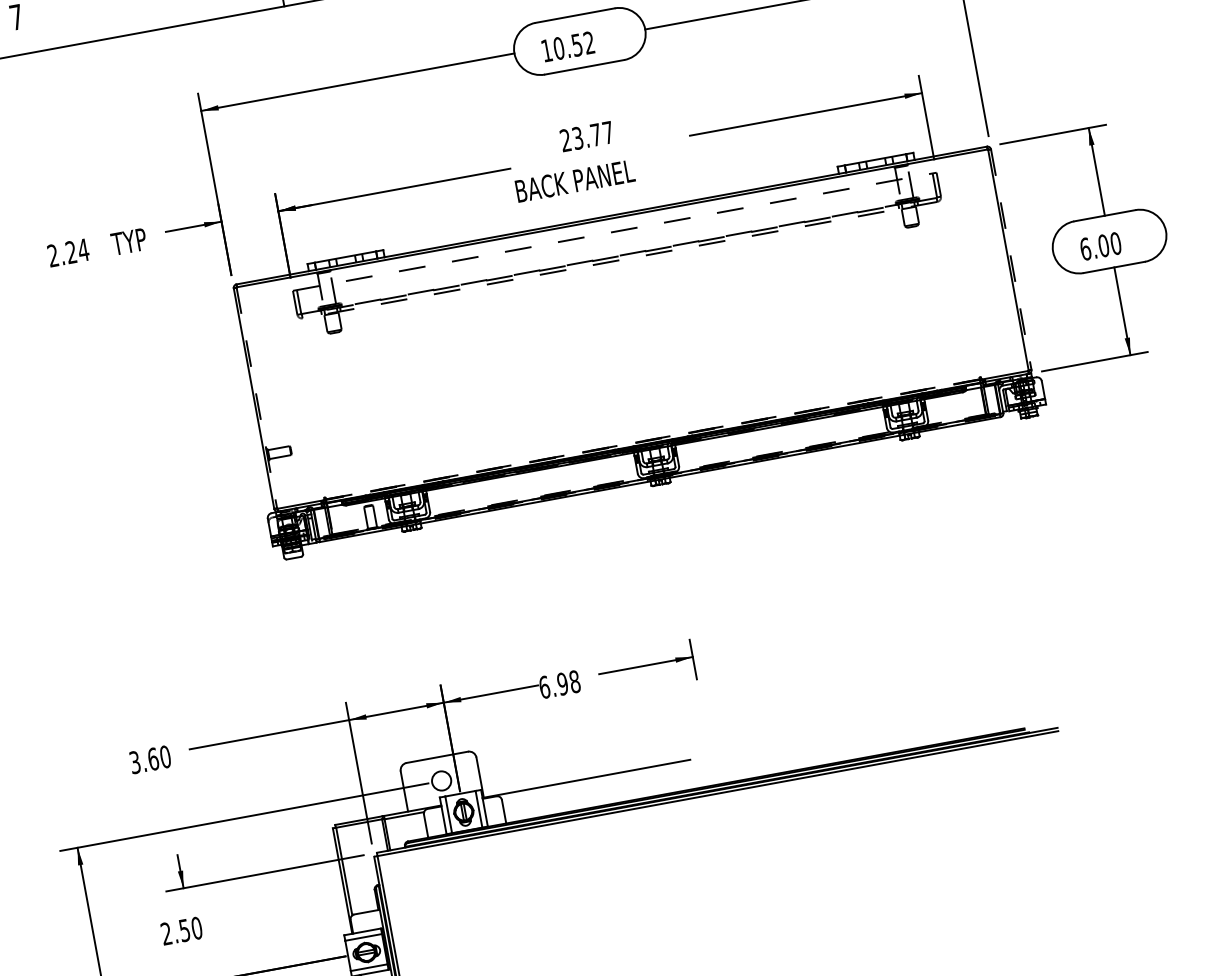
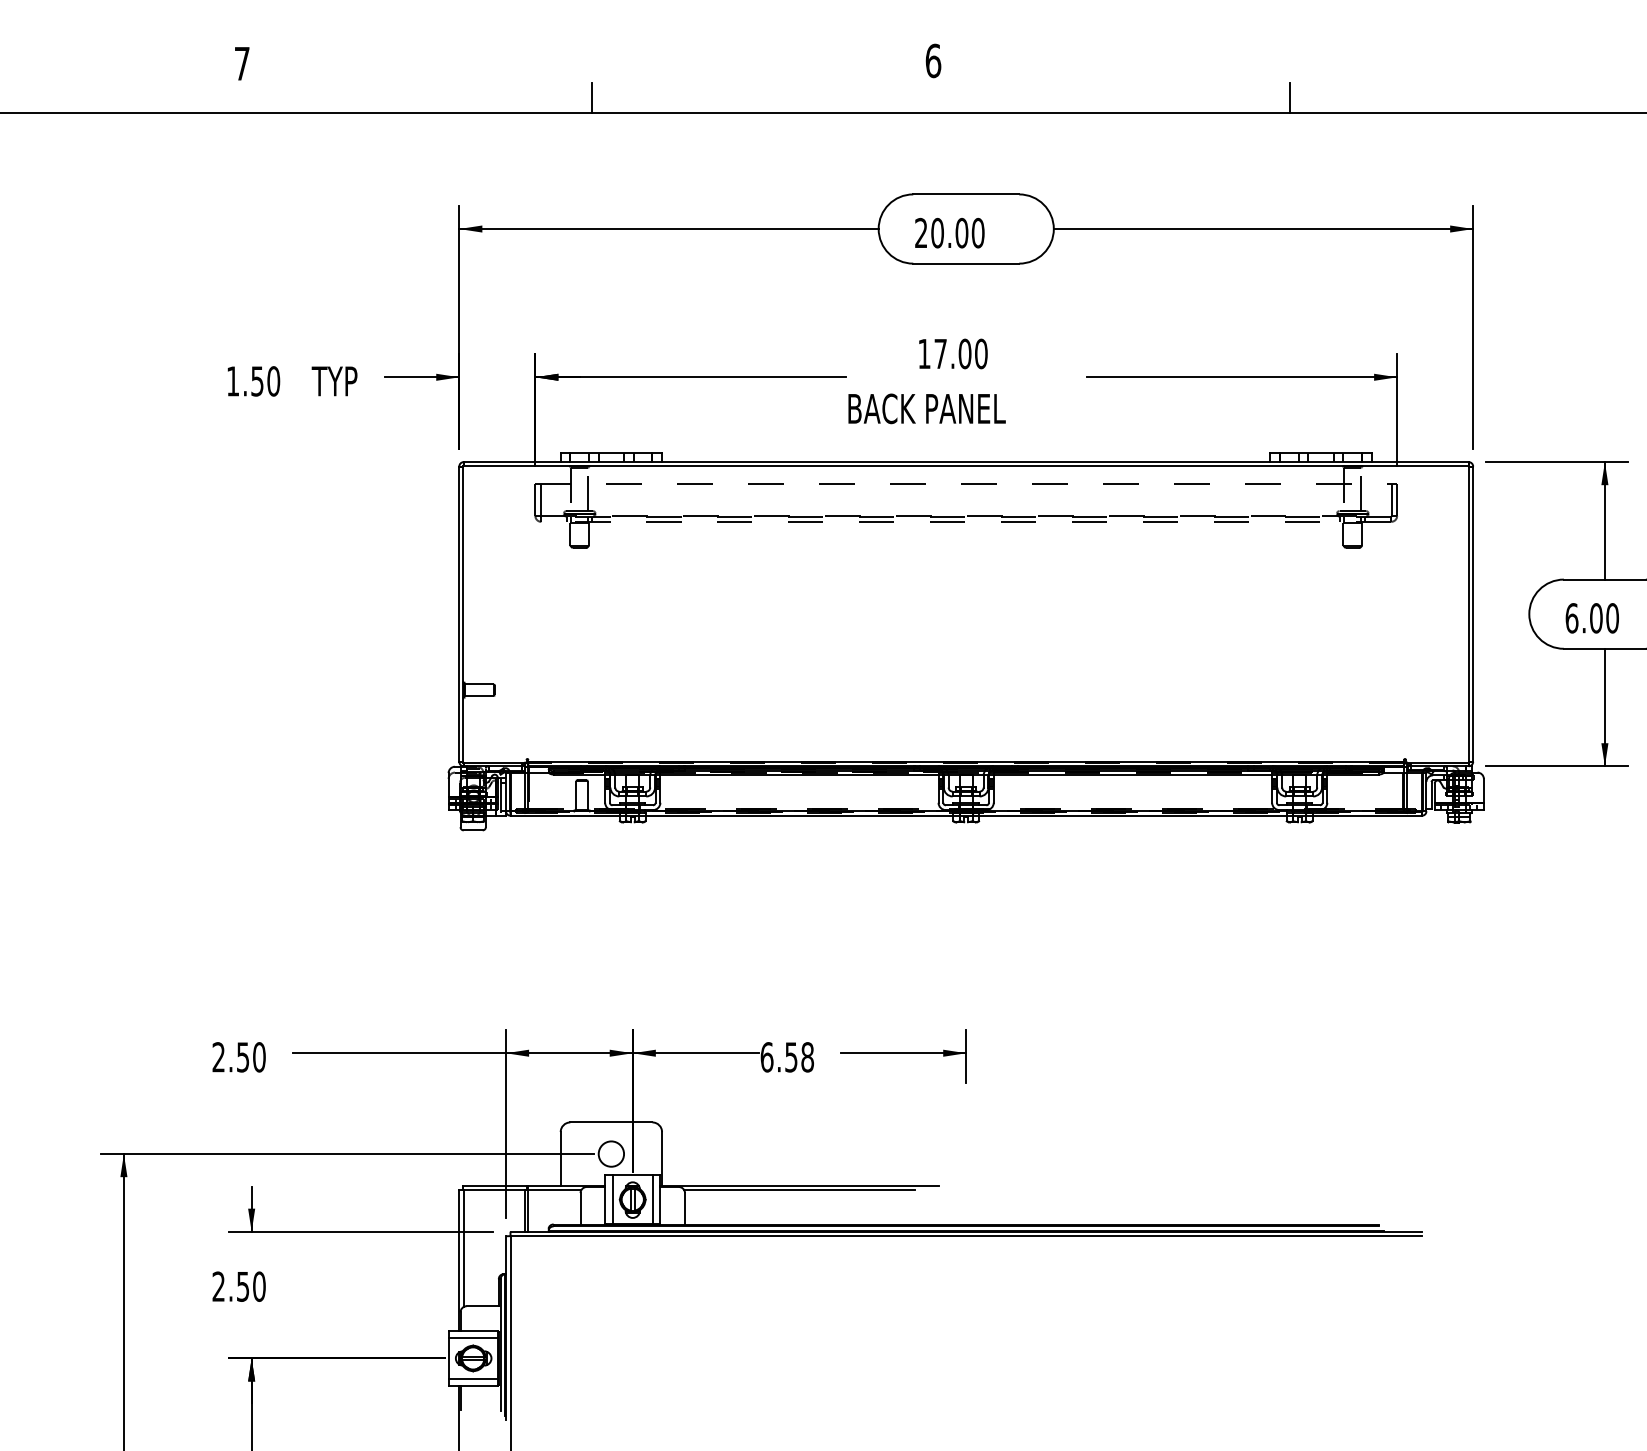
text: (567, 46) -> (949, 232), 10.52 -> 20.00
text: (586, 136) -> (952, 353), 23.77 -> 17.00
text: (68, 253) -> (253, 381), 2.24 -> 1.50
line: (1011, 259) -> (1473, 614), dashed -> solid
line: (257, 398) -> (463, 614), dashed -> solid
line: (653, 439) -> (966, 761), dashed -> solid
text: (562, 684) -> (791, 1057), 6.98 -> 6.58
text: (143, 761) -> (230, 1057), 3.60 -> 2.50
line: (587, 782) -> (799, 1190), added

